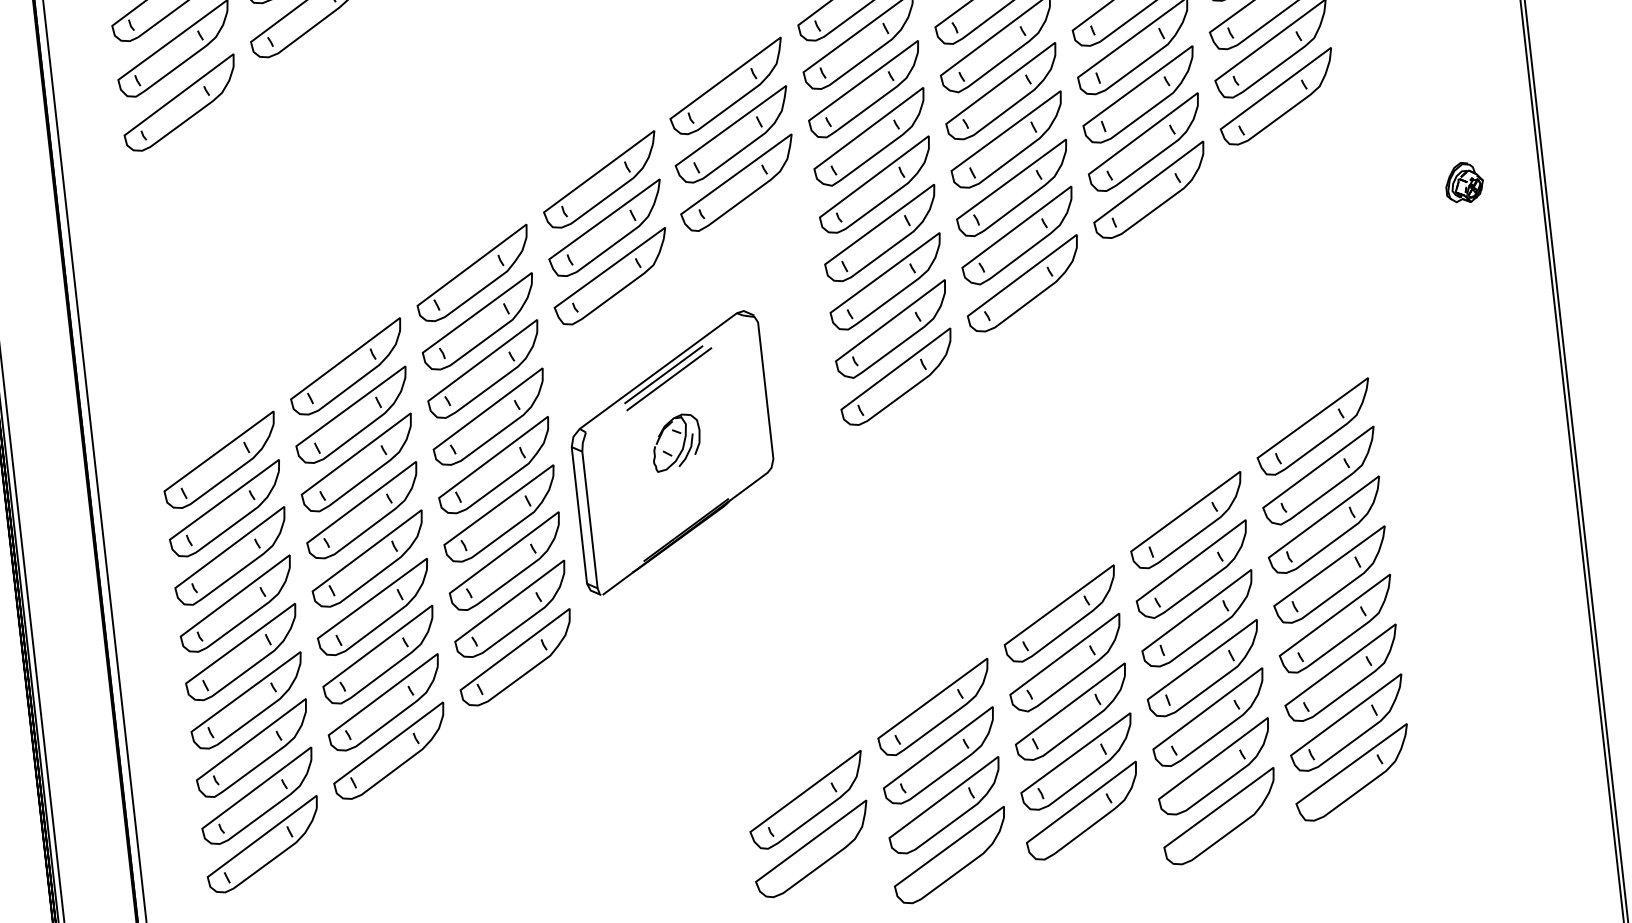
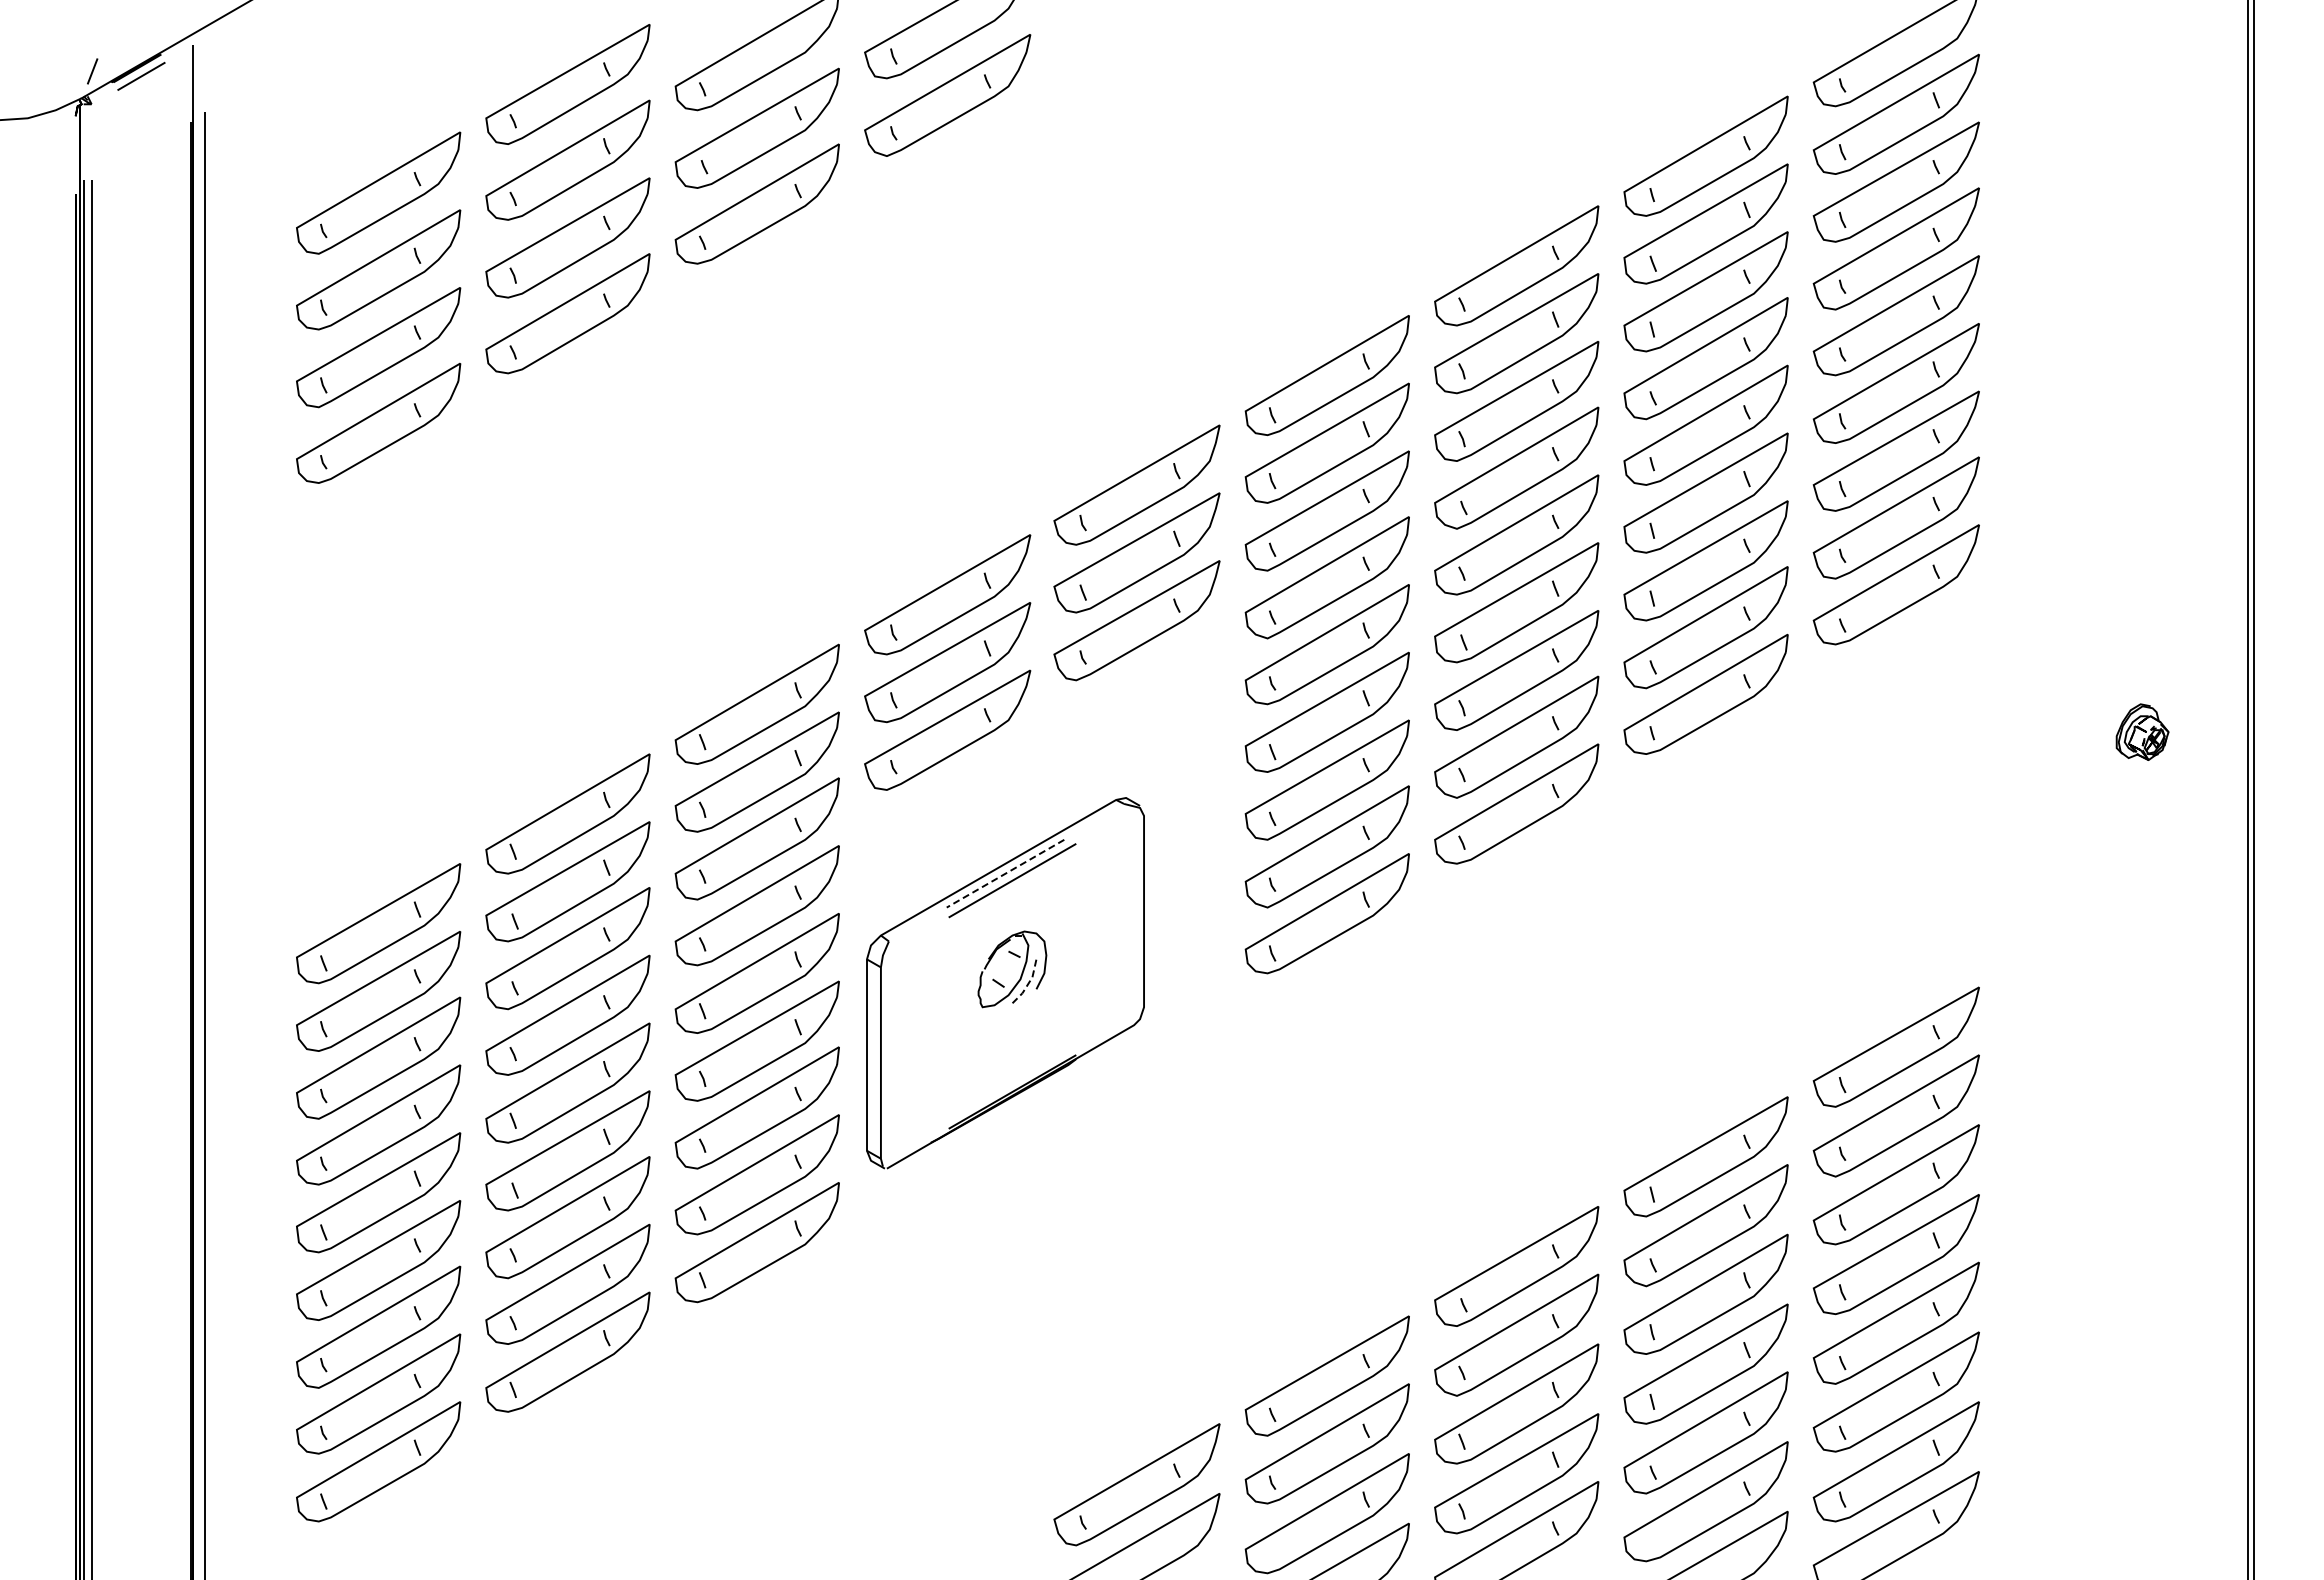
line: (663, 374) -> (1005, 873), solid -> dashed
line: (688, 451) -> (1028, 983), solid -> dashed

